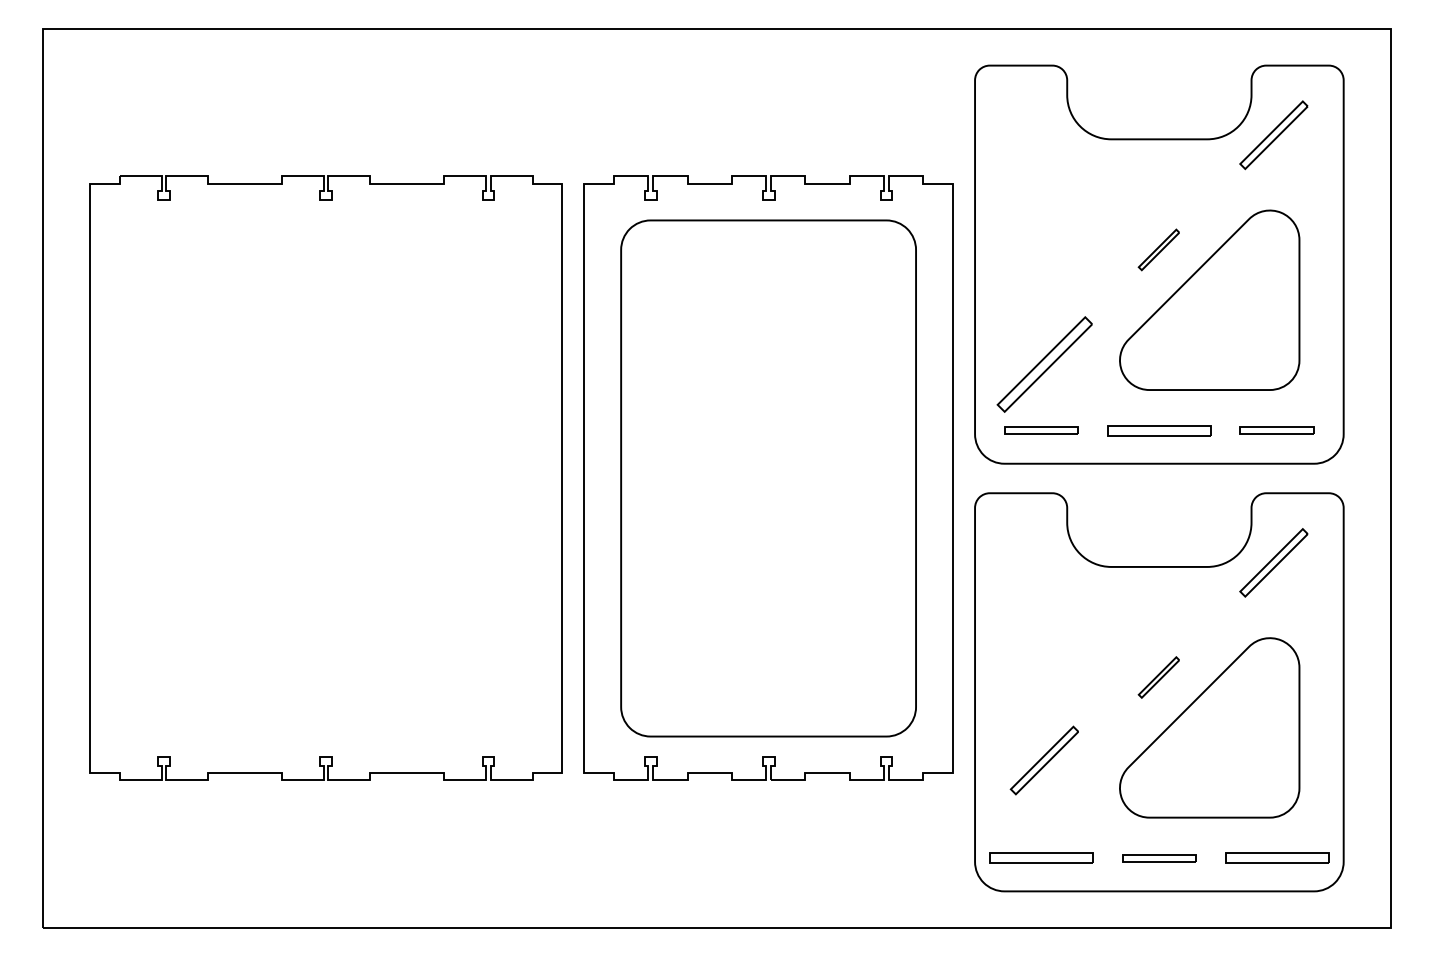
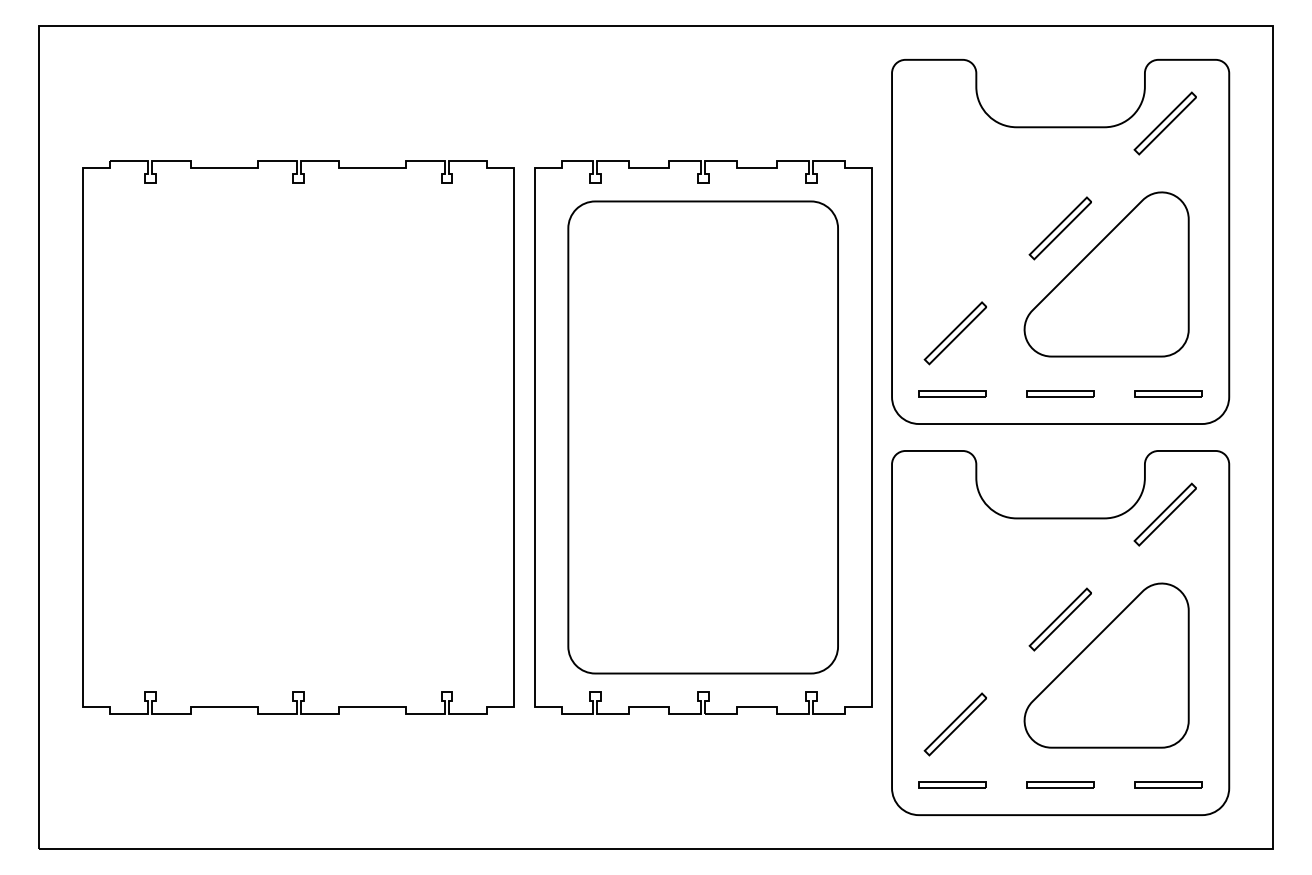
part: (1158, 250) -> (1059, 228), size x1.67
part: (1043, 364) -> (954, 333), size x0.71
part: (1159, 430) -> (1060, 393), size x0.71
part: (1158, 677) -> (1059, 619), size x1.67
part: (1043, 760) -> (954, 724), moved
part: (1041, 857) -> (952, 784), size x0.71
part: (1277, 857) -> (1168, 784), size x0.71

